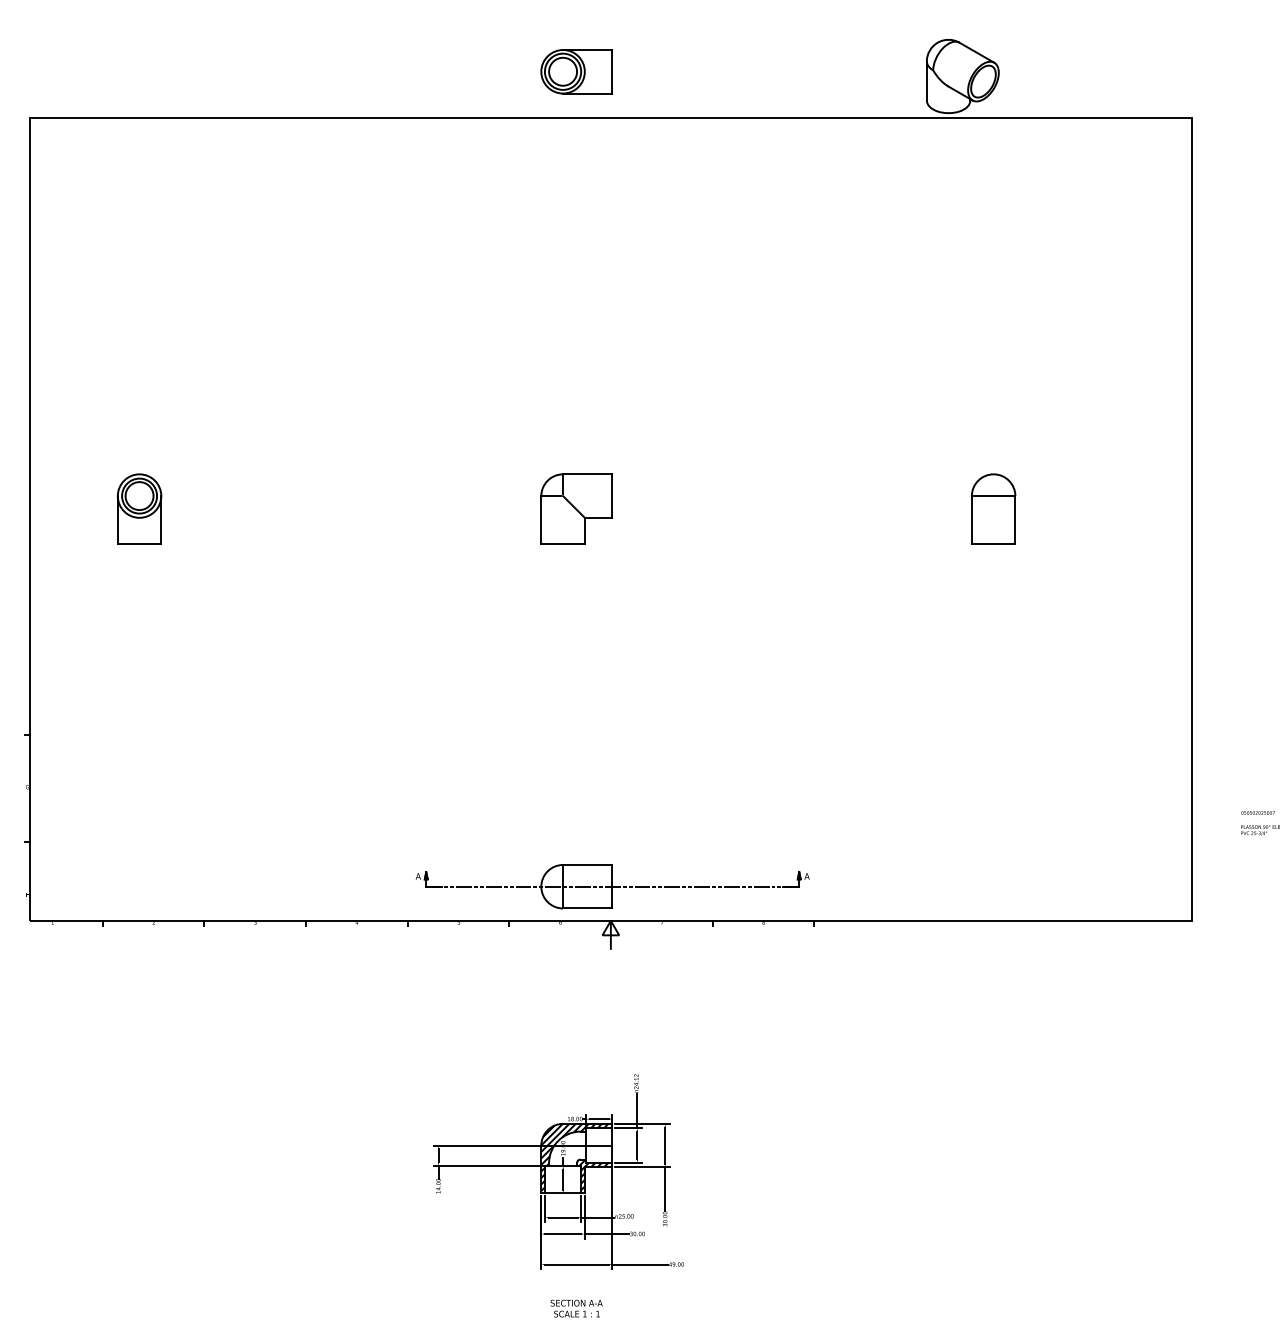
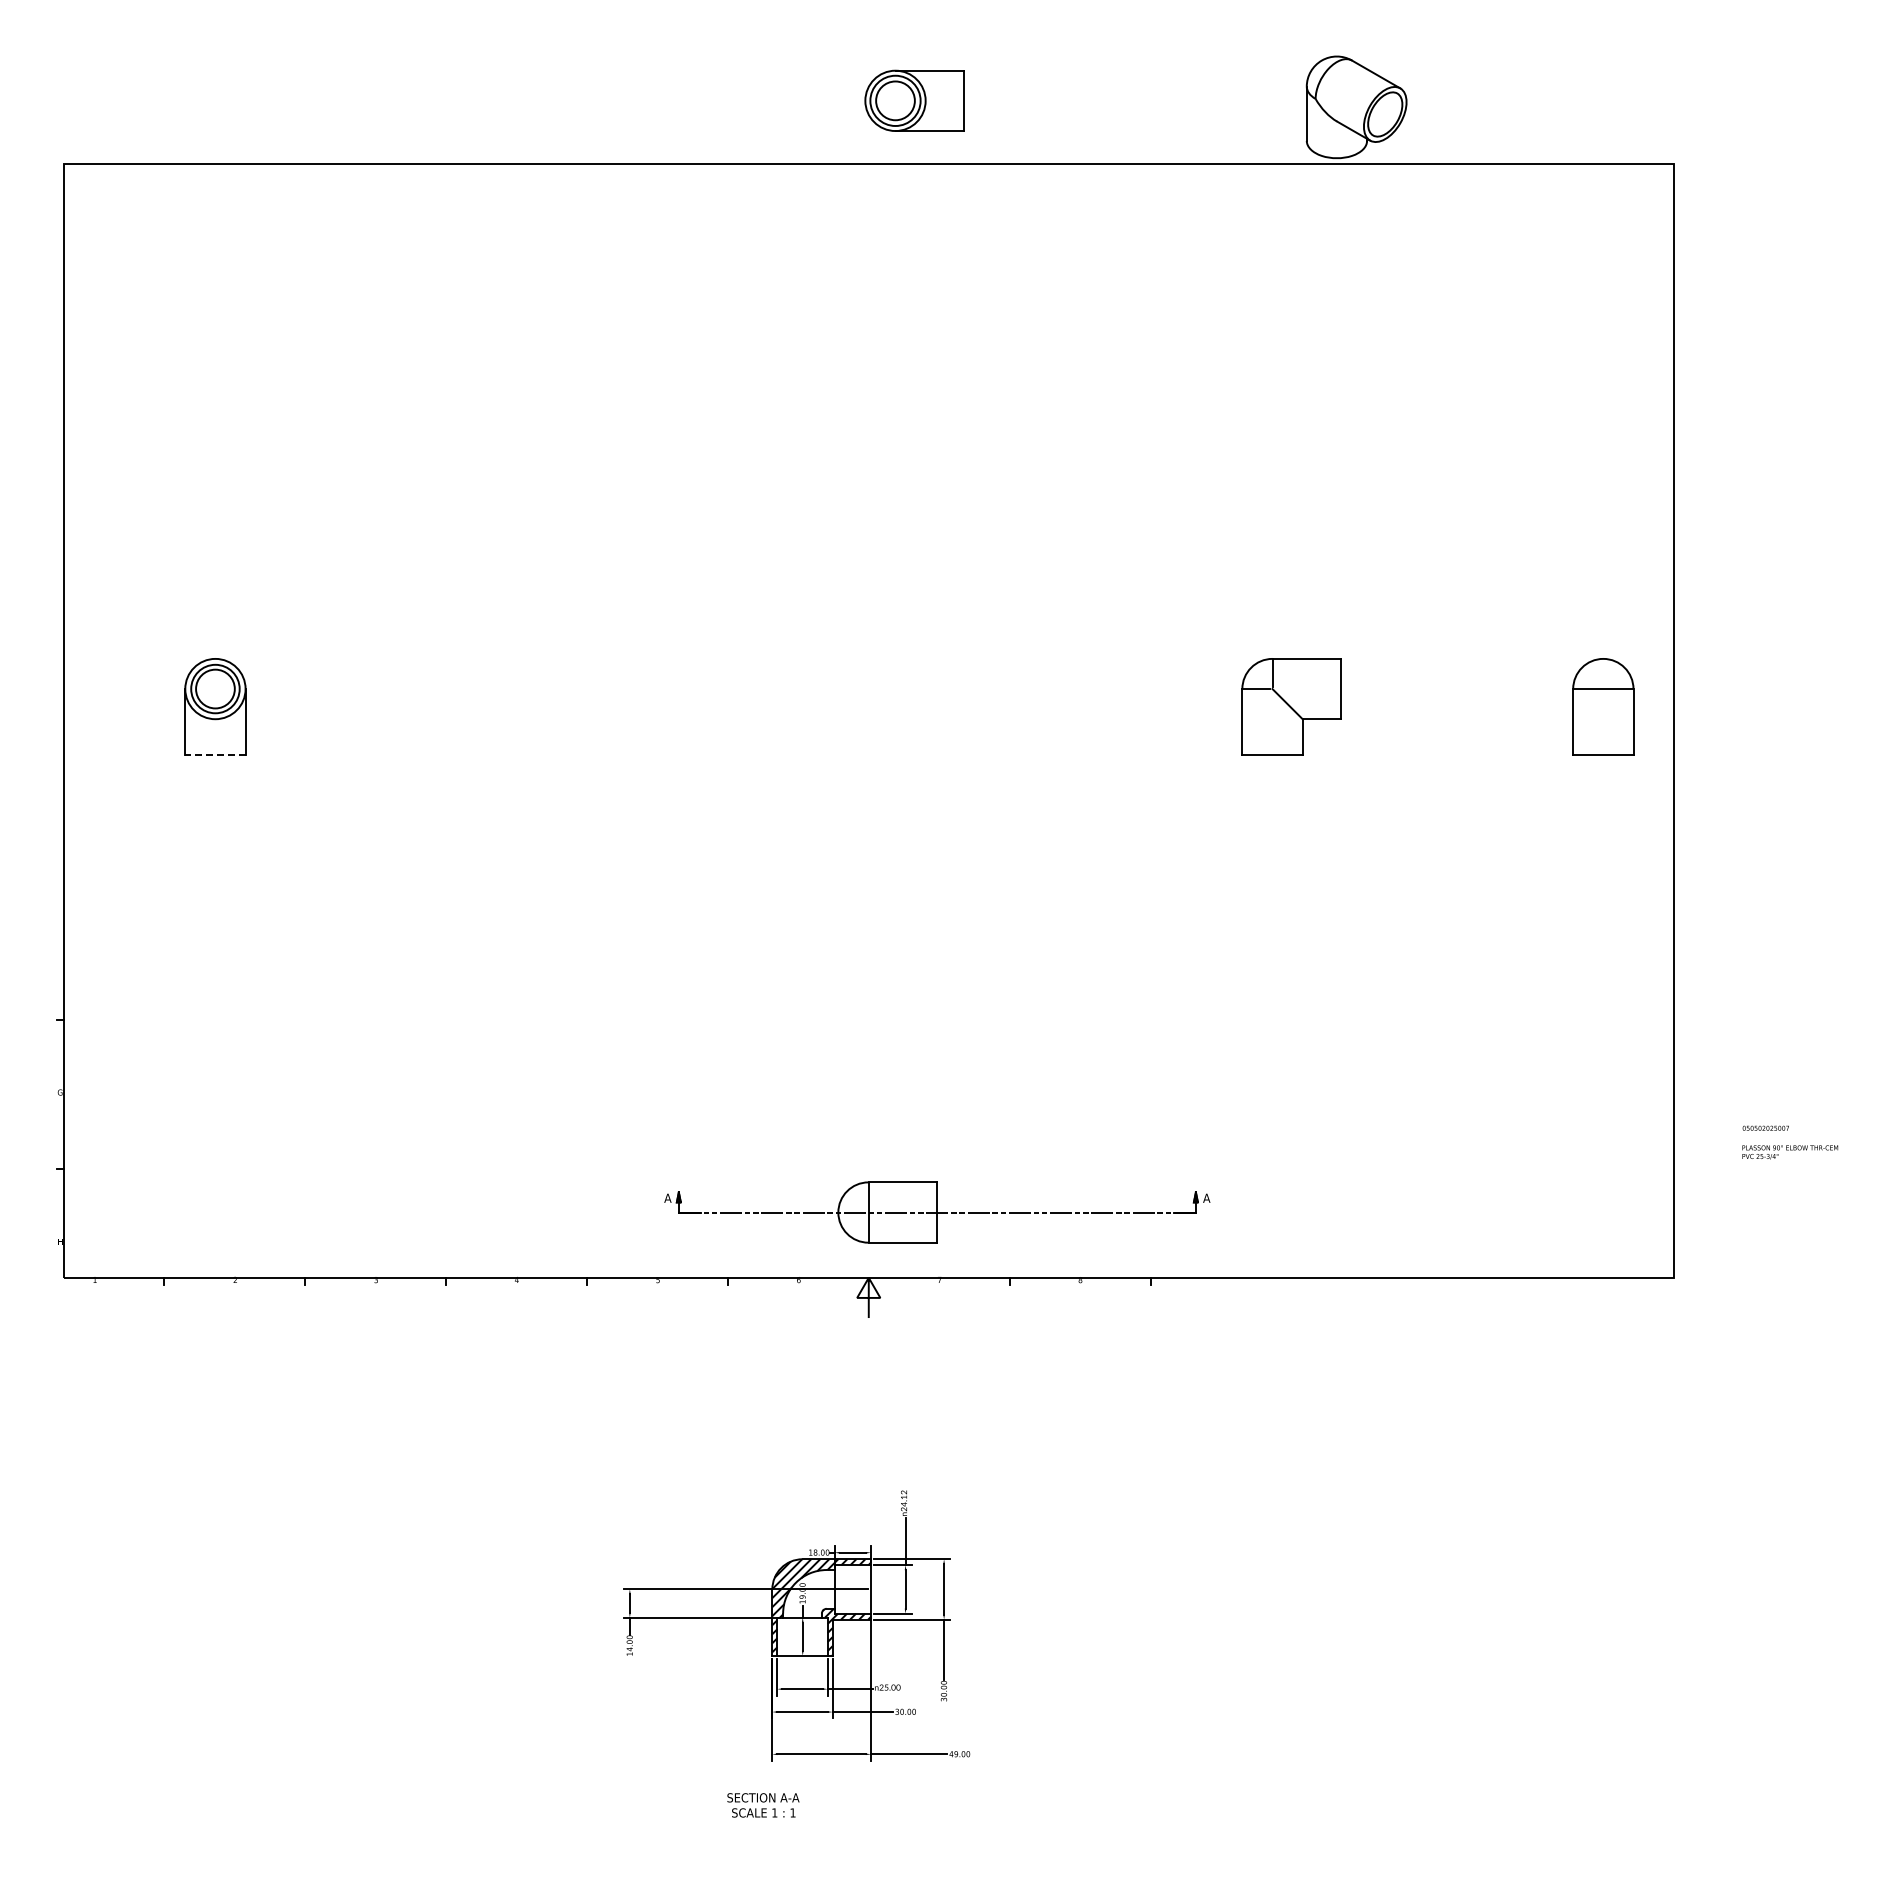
part: (576, 71) -> (914, 100), moved
part: (576, 508) -> (1291, 706), moved
part: (993, 508) -> (1603, 706), moved
line: (138, 544) -> (214, 755), solid -> dashed
part: (612, 886) -> (937, 1212), moved
text: (576, 1308) -> (763, 1805), moved

